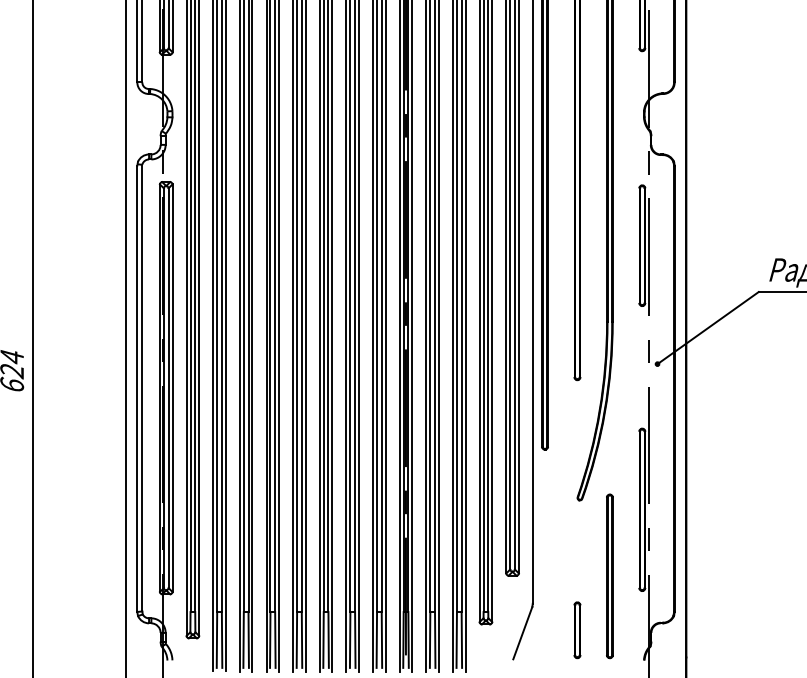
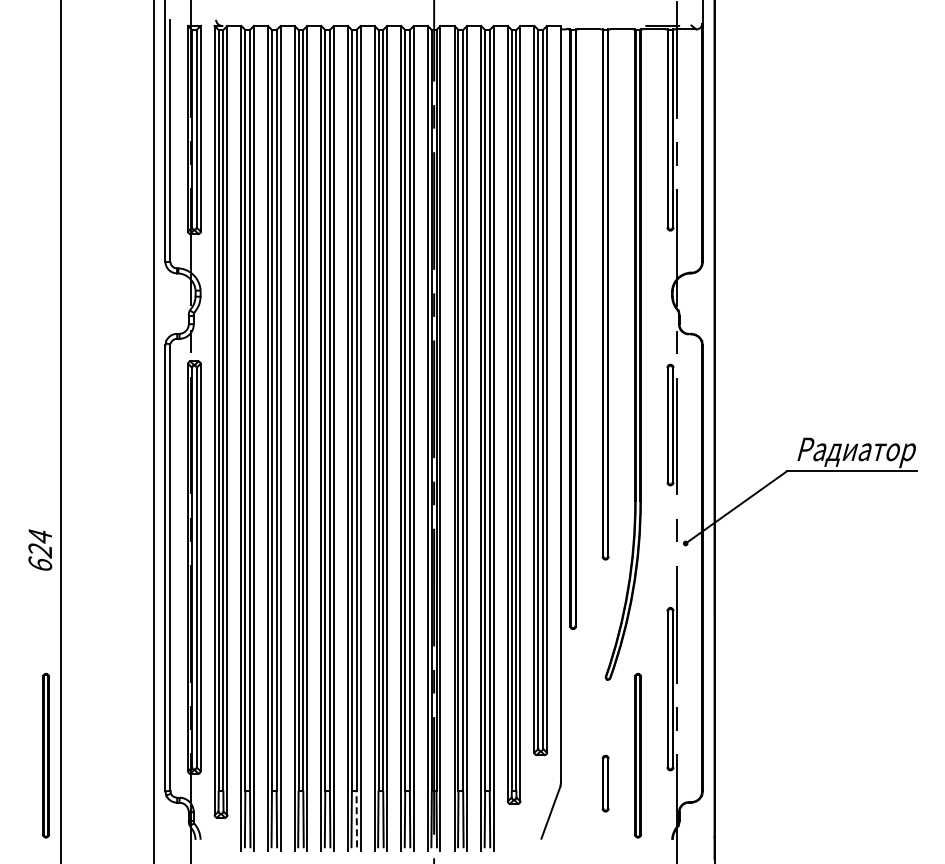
part: (17, 576) -> (45, 755), added
part: (577, 630) -> (605, 783), moved
line: (328, 640) -> (356, 819), solid -> dashed

